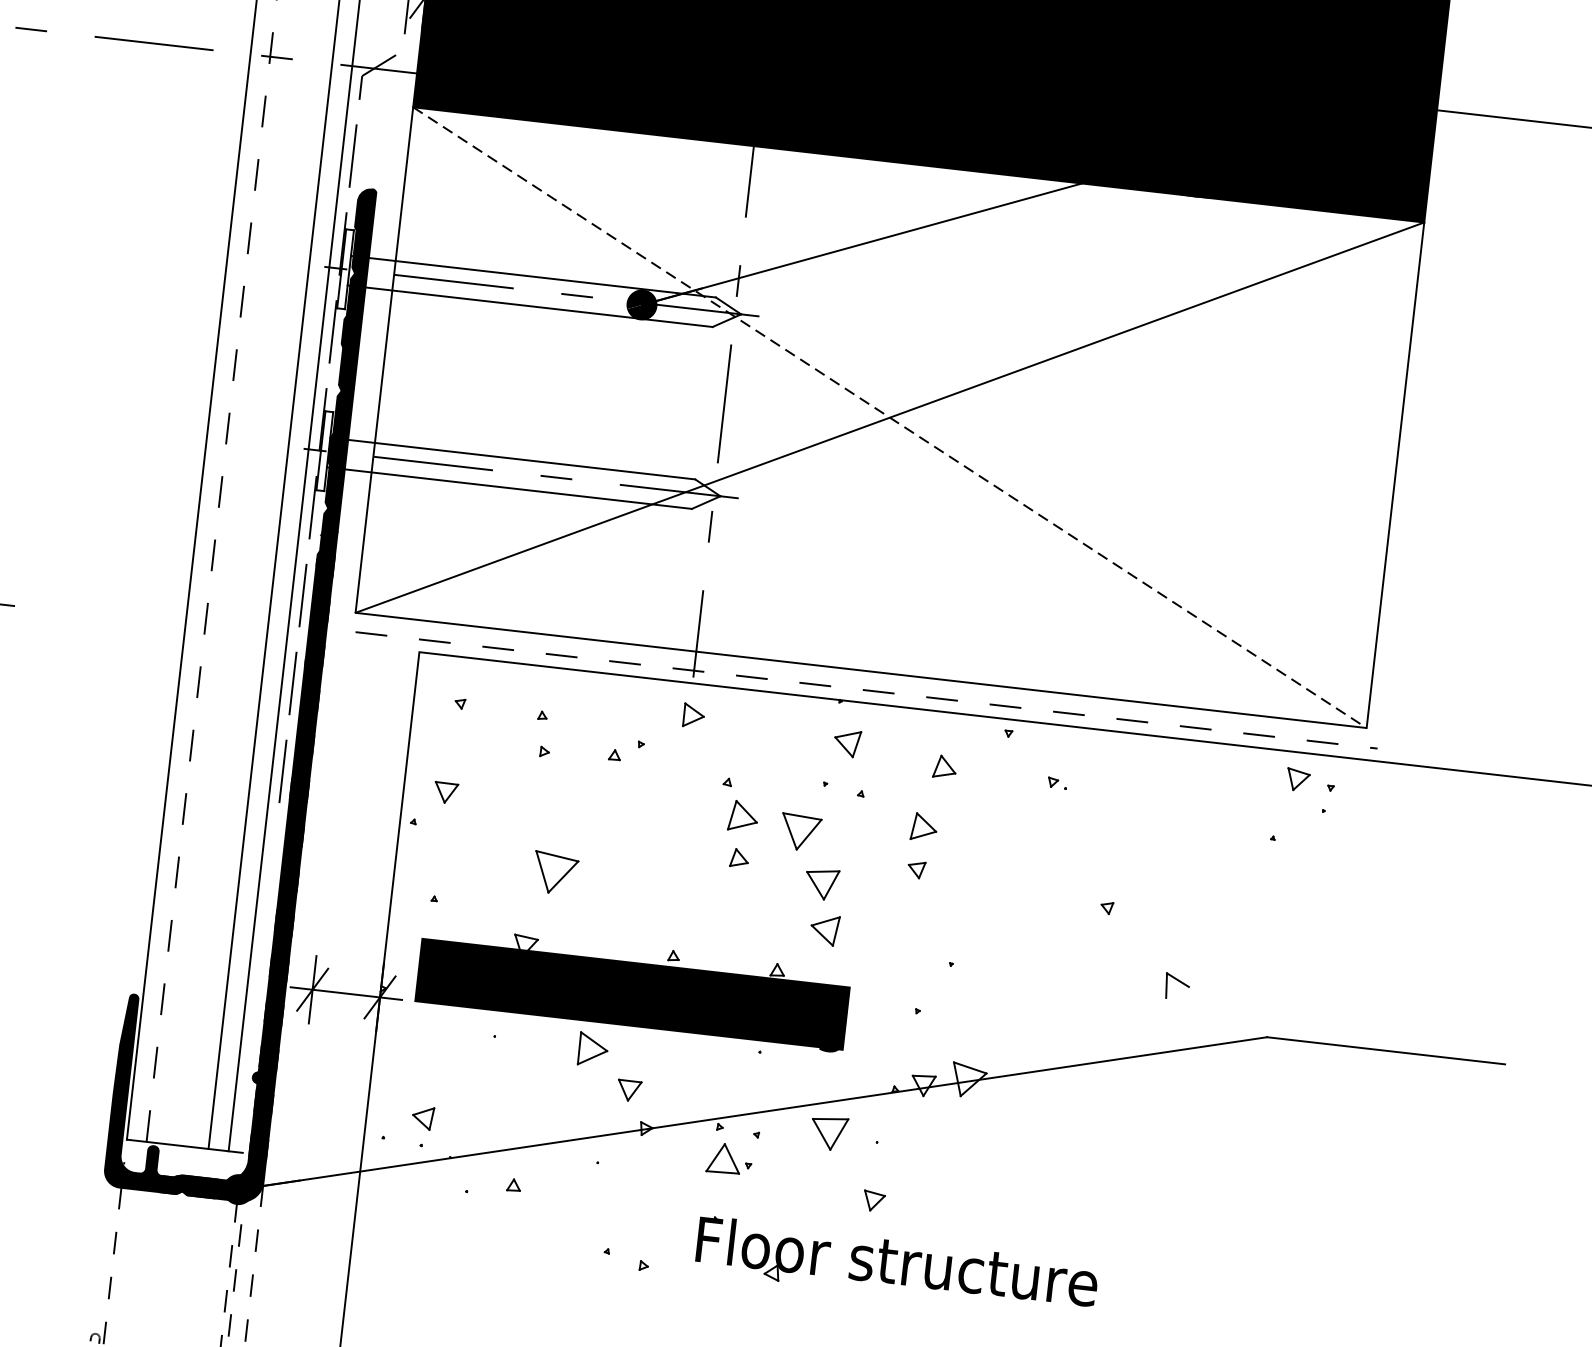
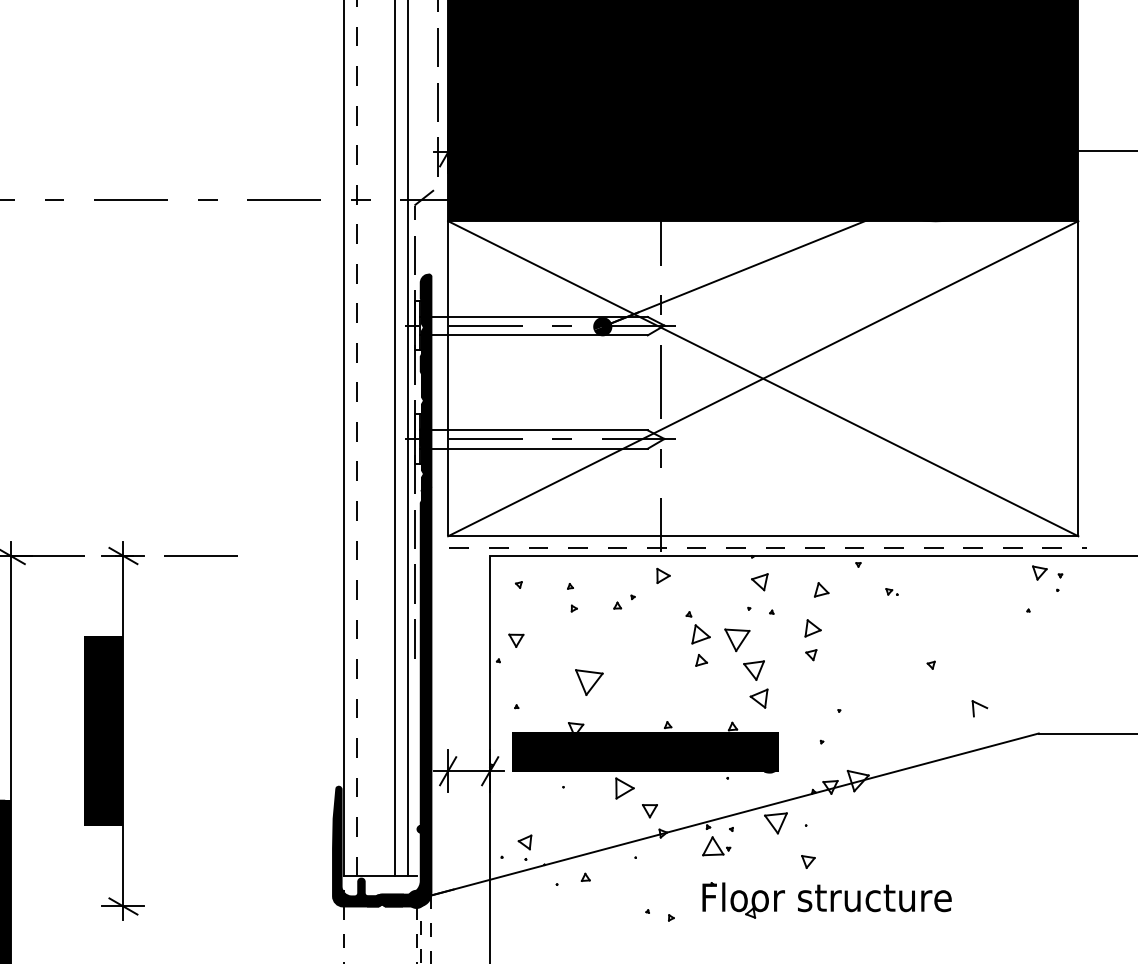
line: (890, 417) -> (763, 378), dashed -> solid

